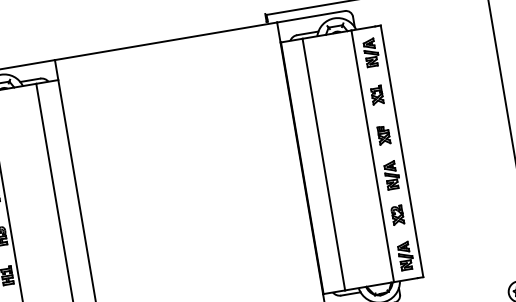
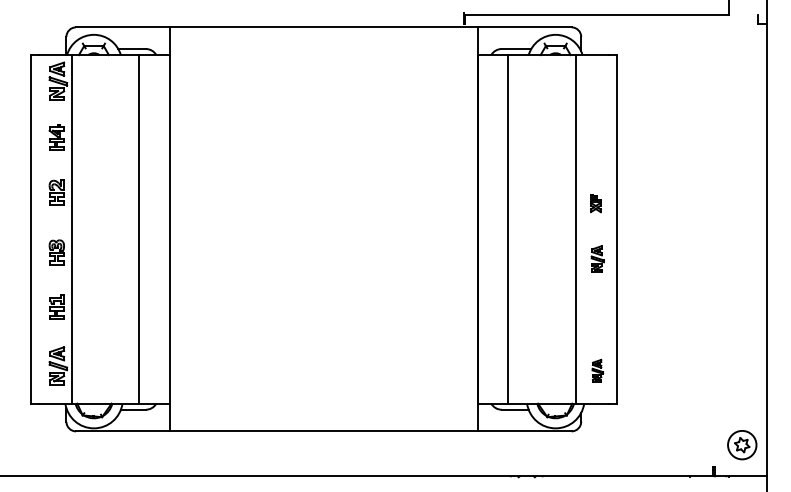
part: (371, 52) -> (597, 88), removed
part: (376, 95) -> (595, 148), removed
part: (383, 135) -> (595, 203), size x0.7
part: (391, 174) -> (597, 258), size x0.7
part: (397, 215) -> (596, 314), removed
part: (405, 255) -> (597, 370), size x0.6

